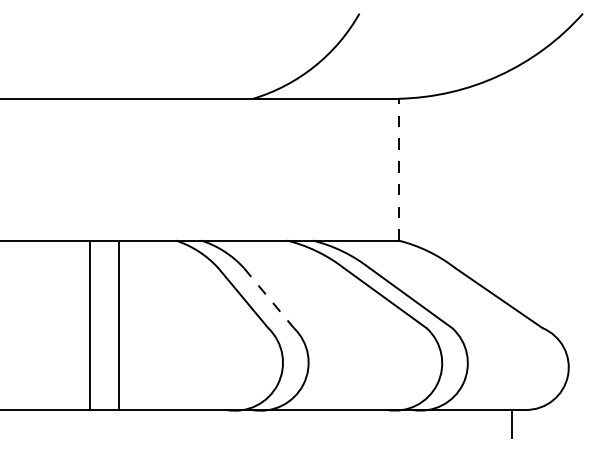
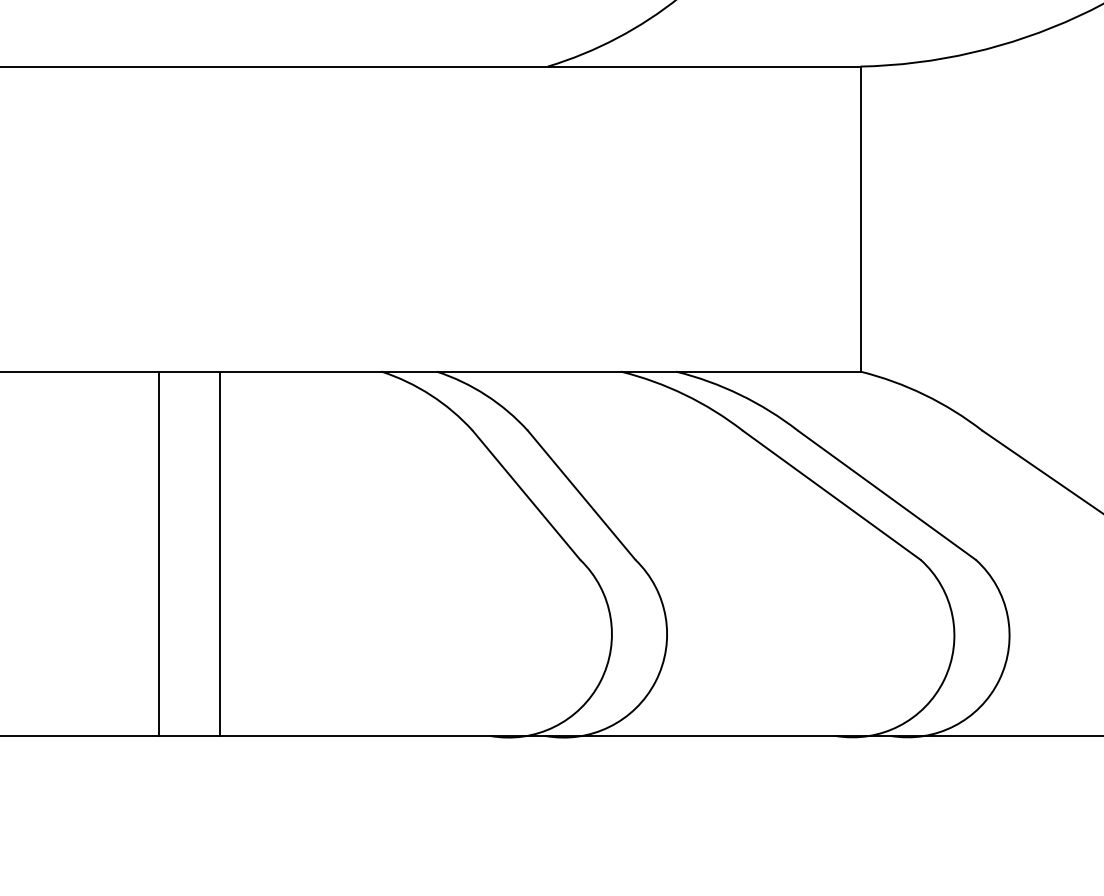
line: (398, 169) -> (860, 218), dashed -> solid
line: (269, 298) -> (582, 496), dashed -> solid
line: (90, 324) -> (159, 552), moved
line: (118, 324) -> (219, 552), moved

